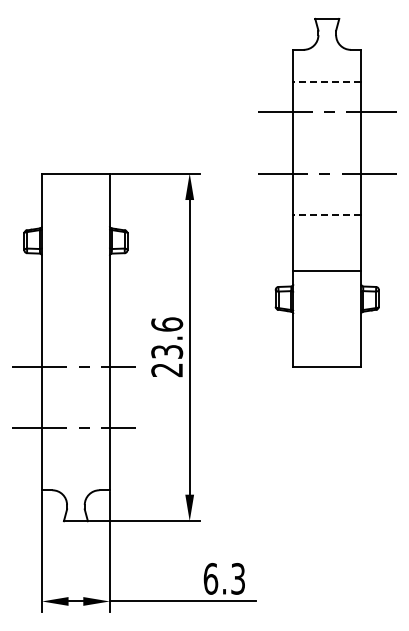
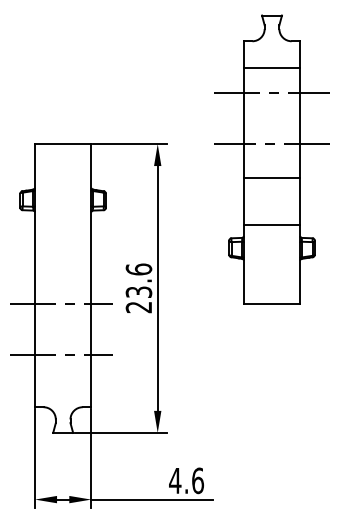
line: (327, 81) -> (272, 67), dashed -> solid
line: (327, 214) -> (272, 178), dashed -> solid
text: (224, 578) -> (186, 480), 6.3 -> 4.6

